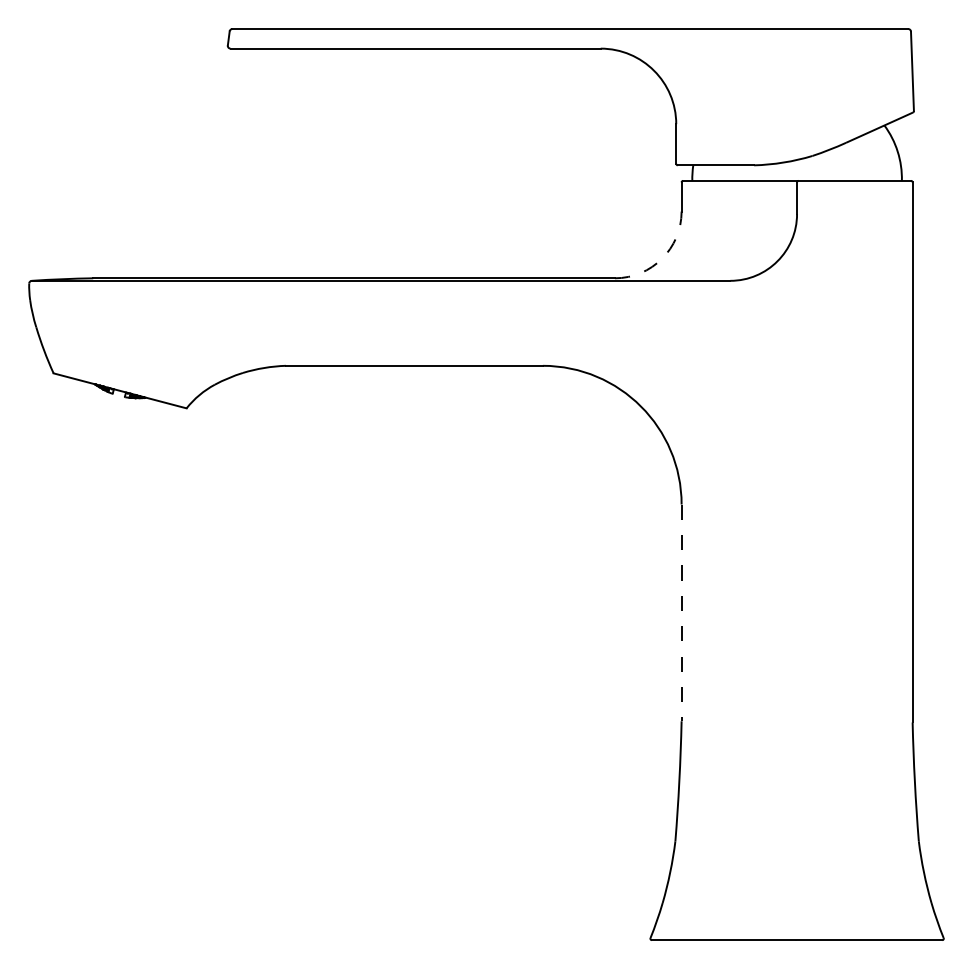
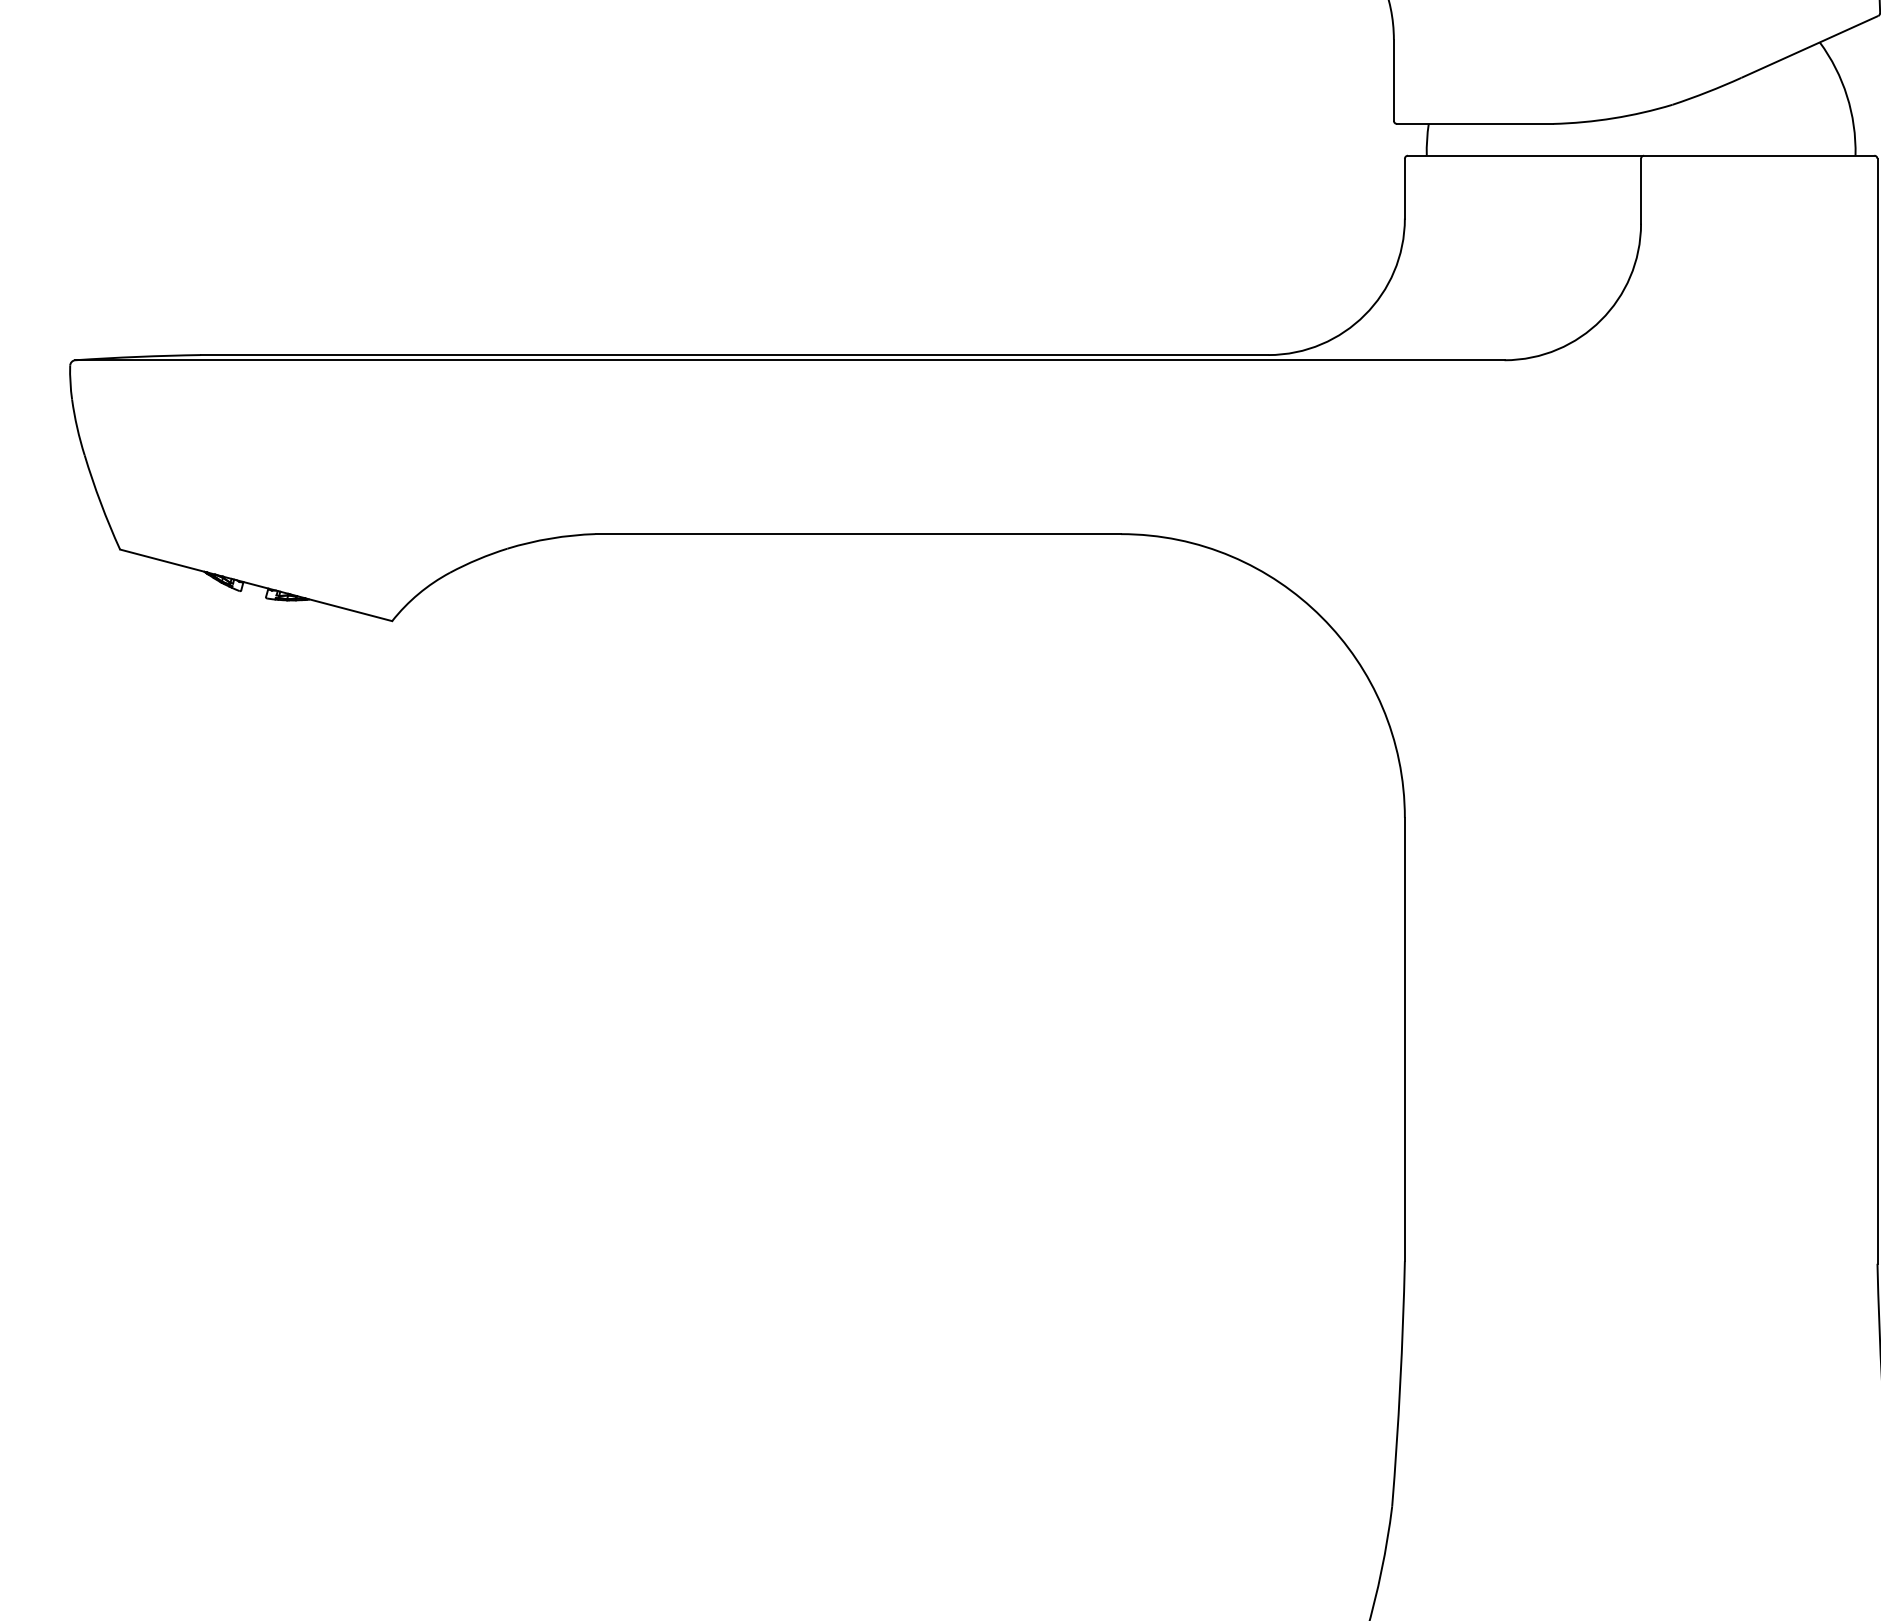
arc: (662, 258) -> (1365, 314), dashed -> solid
line: (681, 613) -> (1404, 1040), dashed -> solid

